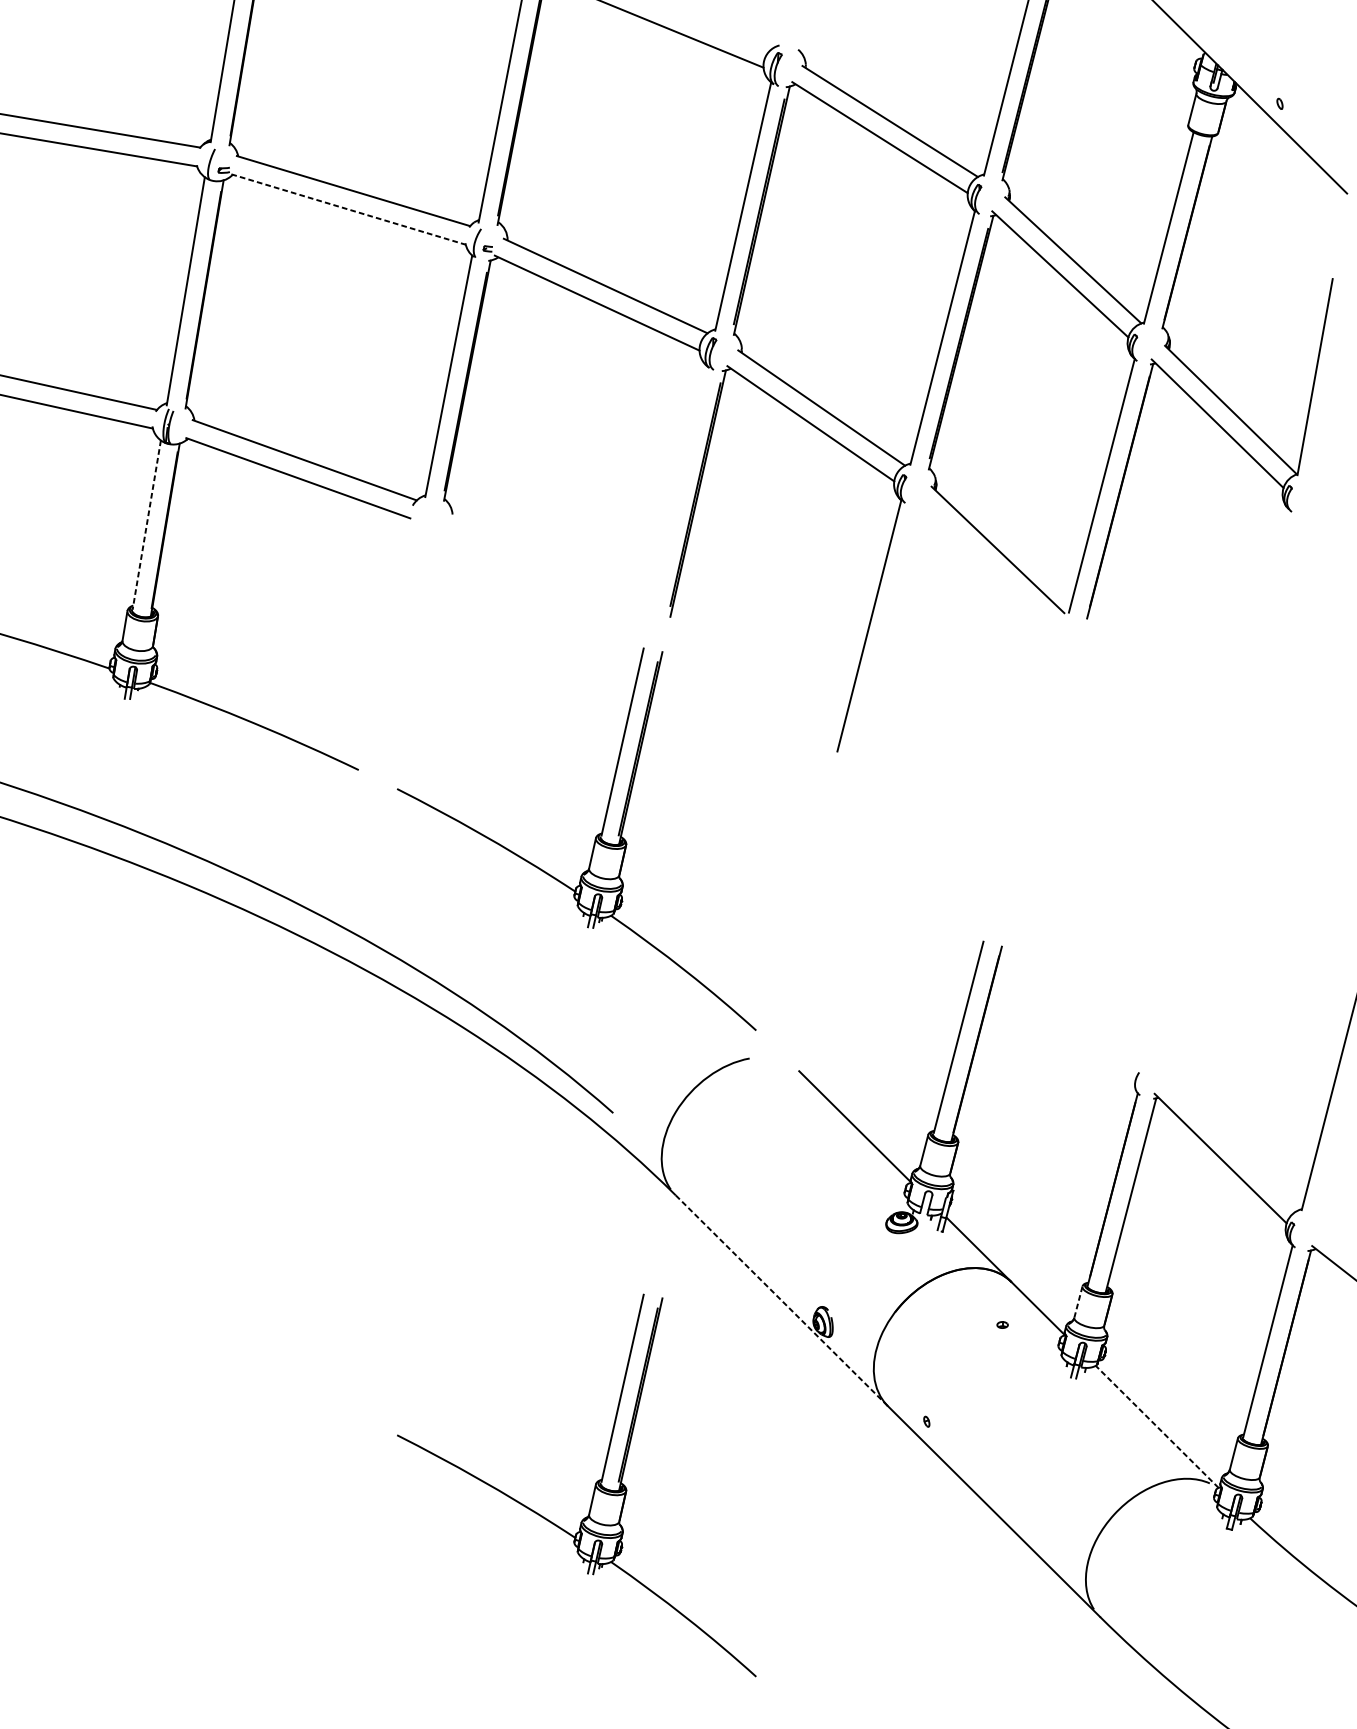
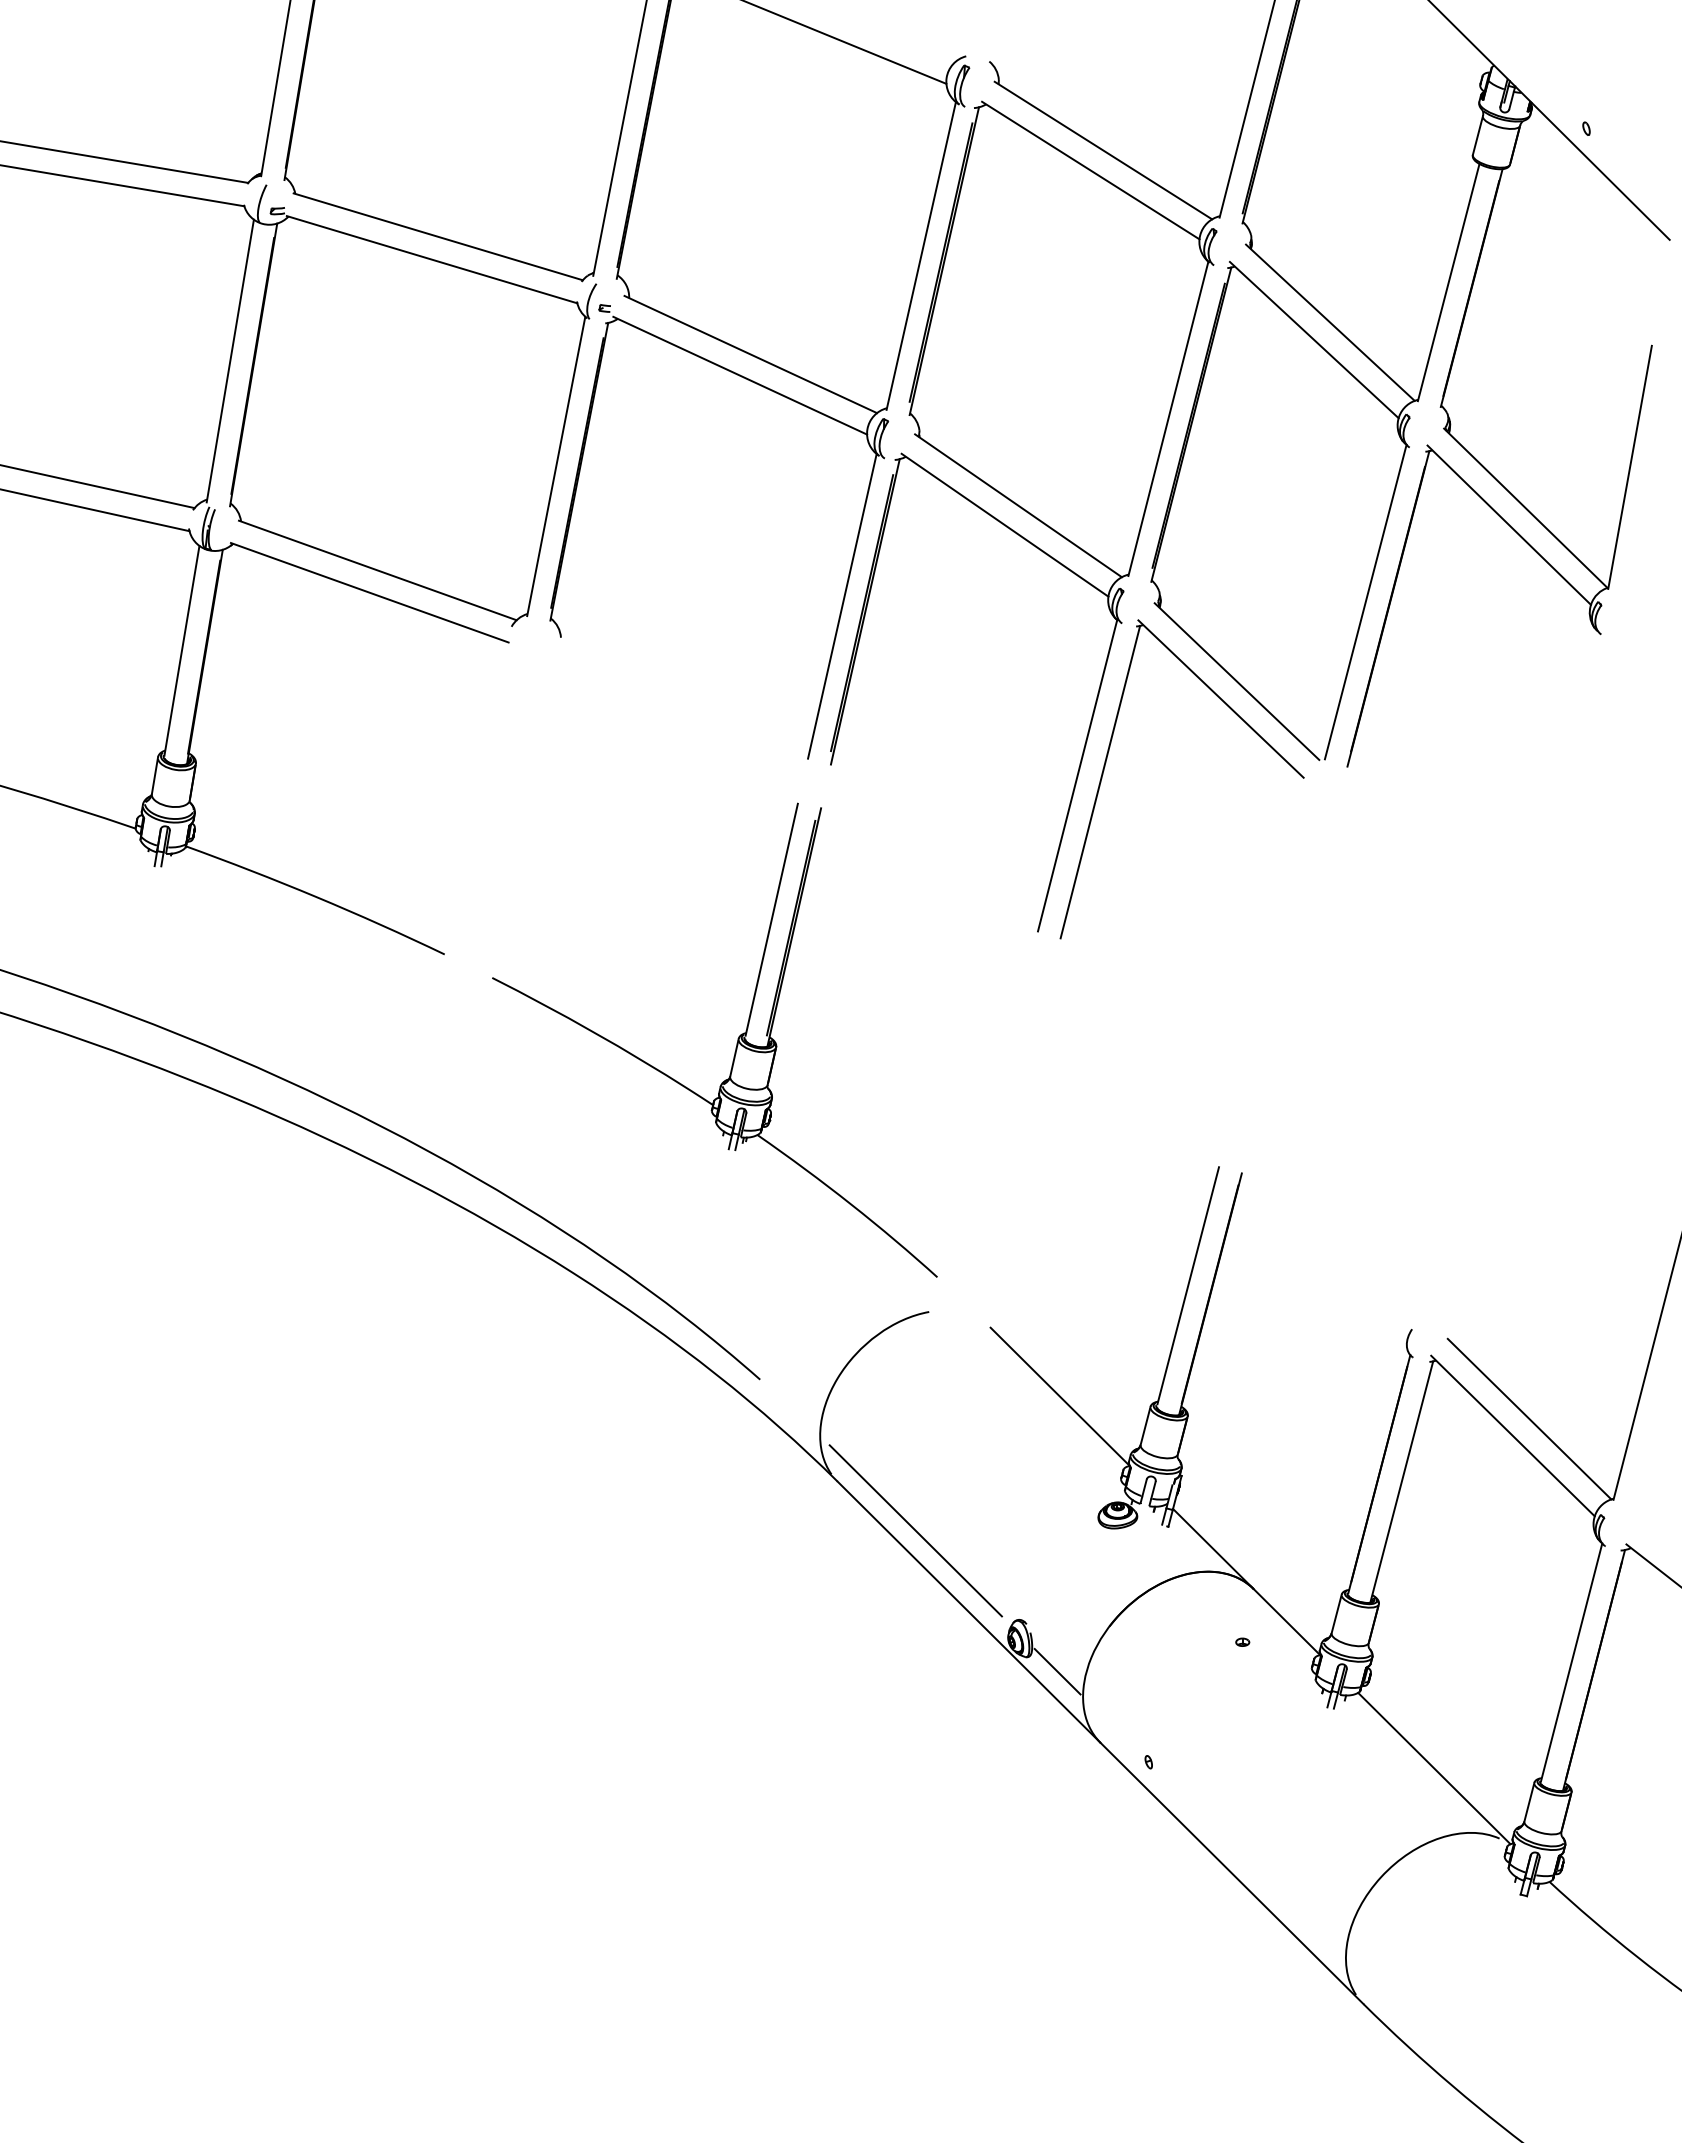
line: (348, 209) -> (432, 259), dashed -> solid
line: (679, 489) -> (842, 606), added
line: (146, 525) -> (181, 651), dashed -> solid
part: (893, 612) -> (1107, 759), added
line: (1233, 1144) -> (1529, 1418), added
line: (738, 1234) -> (915, 1530), added
line: (782, 1300) -> (969, 1612), dashed -> solid
line: (1078, 1301) -> (1336, 1613), dashed -> solid
line: (853, 1348) -> (1057, 1671), added
line: (1156, 1426) -> (1433, 1768), dashed -> solid
part: (594, 1488) -> (736, 1844), removed

